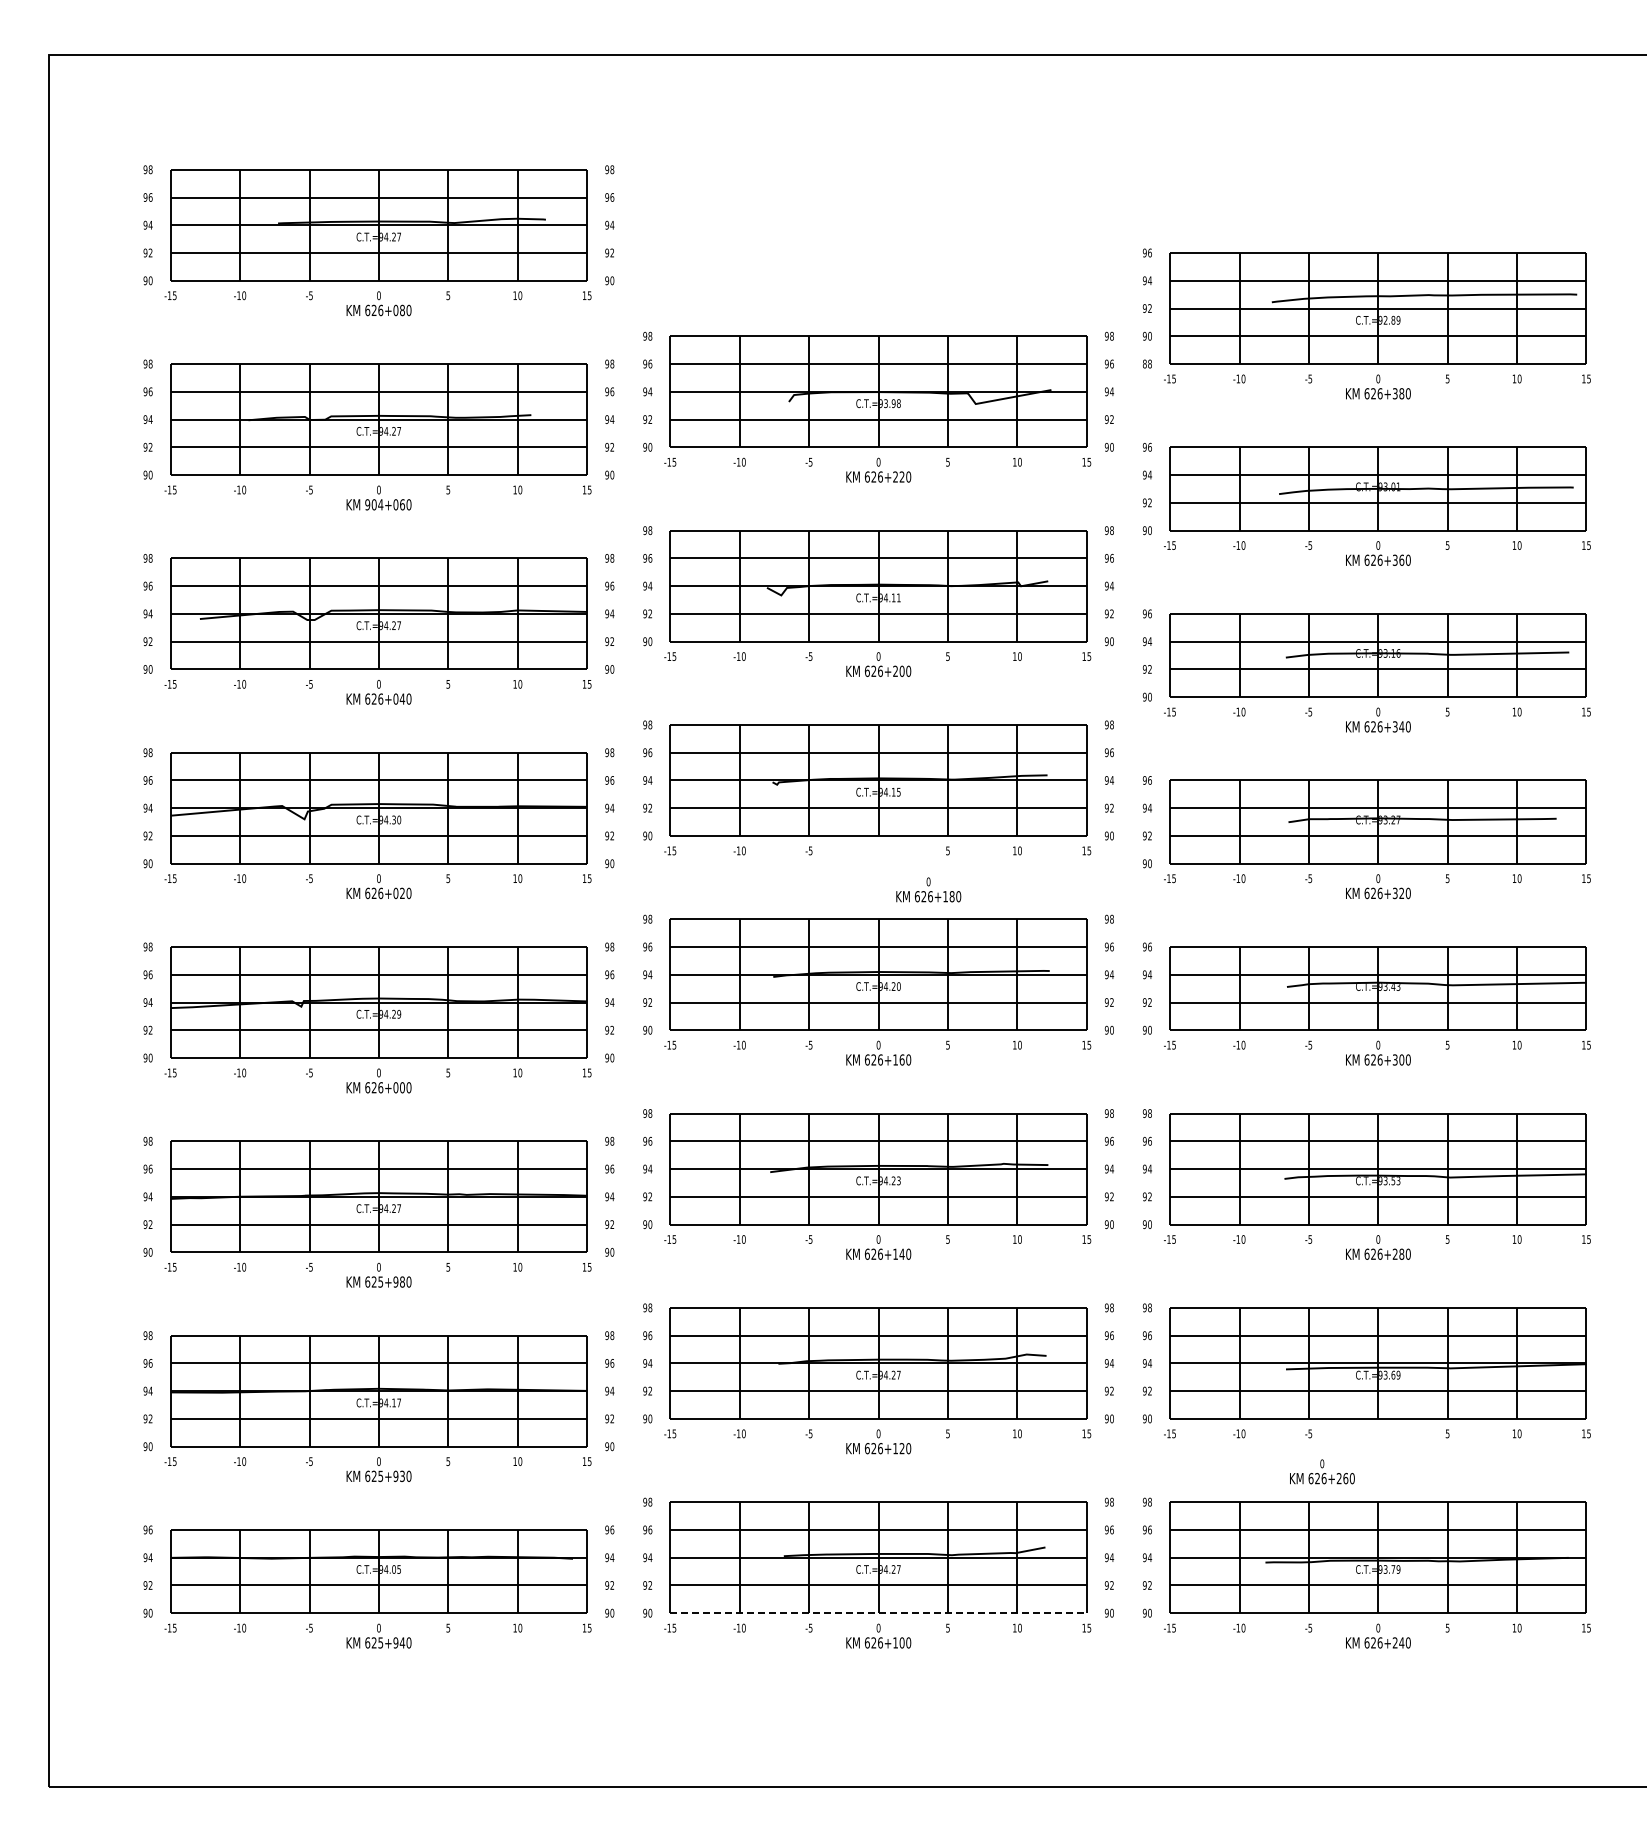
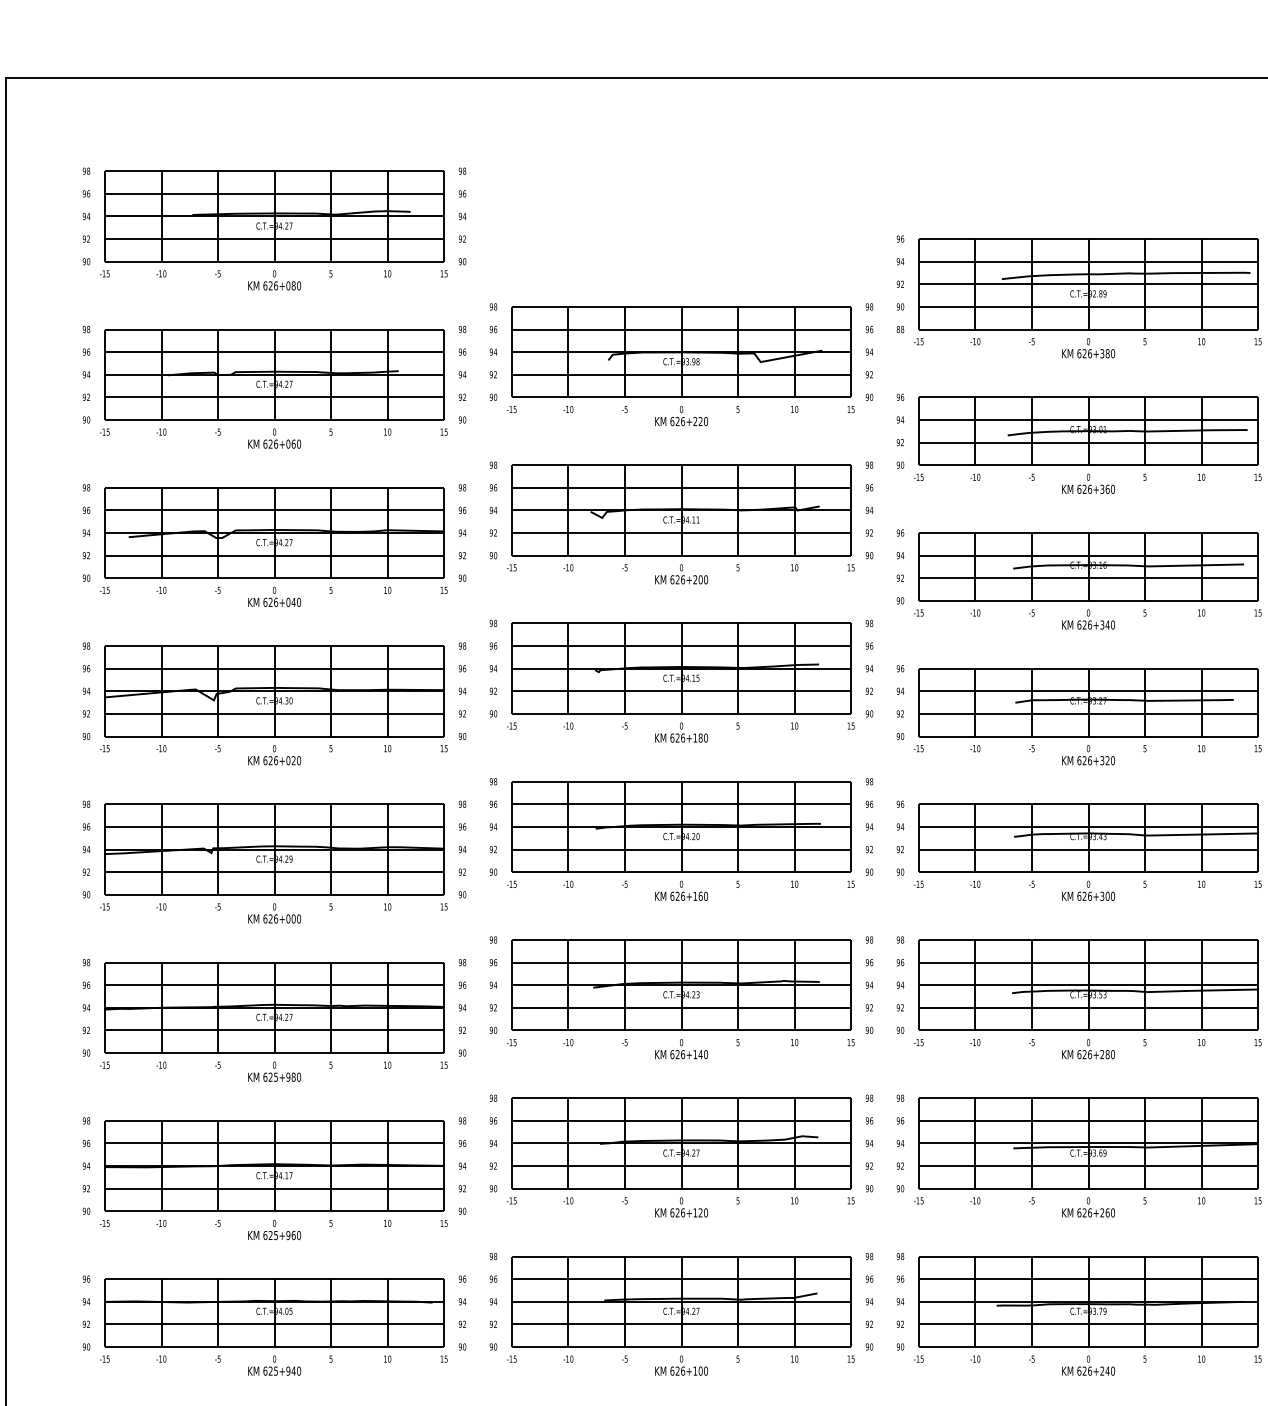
text: (374, 504) -> (270, 443), 904+060 -> 626+060
text: (928, 889) -> (681, 732), moved
text: (1322, 1471) -> (1088, 1207), moved
text: (402, 1476) -> (293, 1235), 625+930 -> 625+960
line: (879, 1613) -> (682, 1347), dashed -> solid

